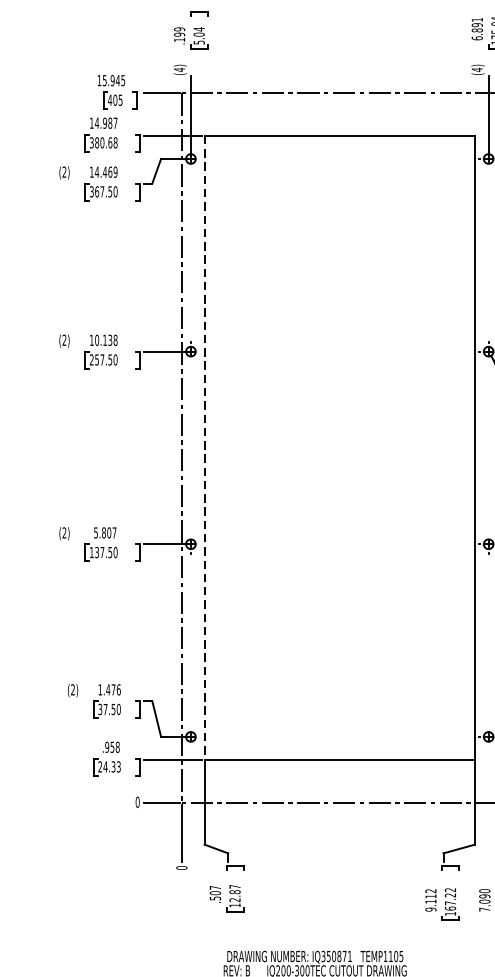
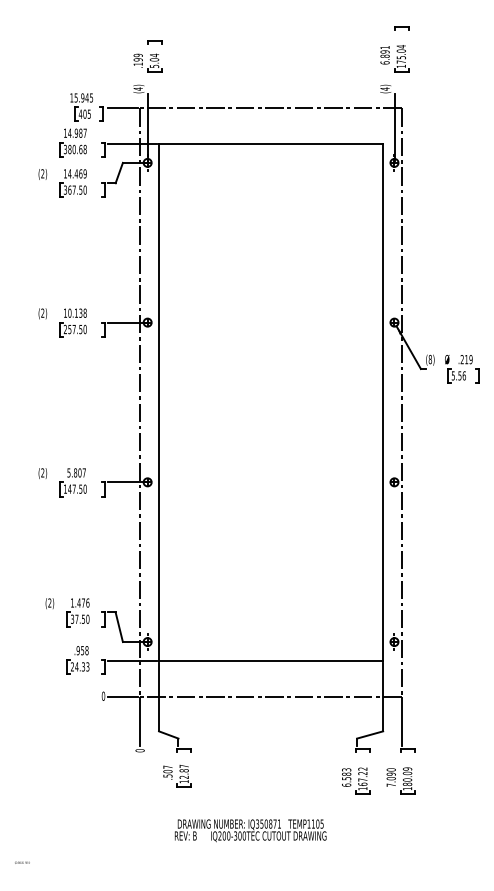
line: (205, 447) -> (159, 402), dashed -> solid
text: (96, 551) -> (69, 488), 137.50 -> 147.50
text: (430, 900) -> (346, 777), 9.112 -> 6.583

